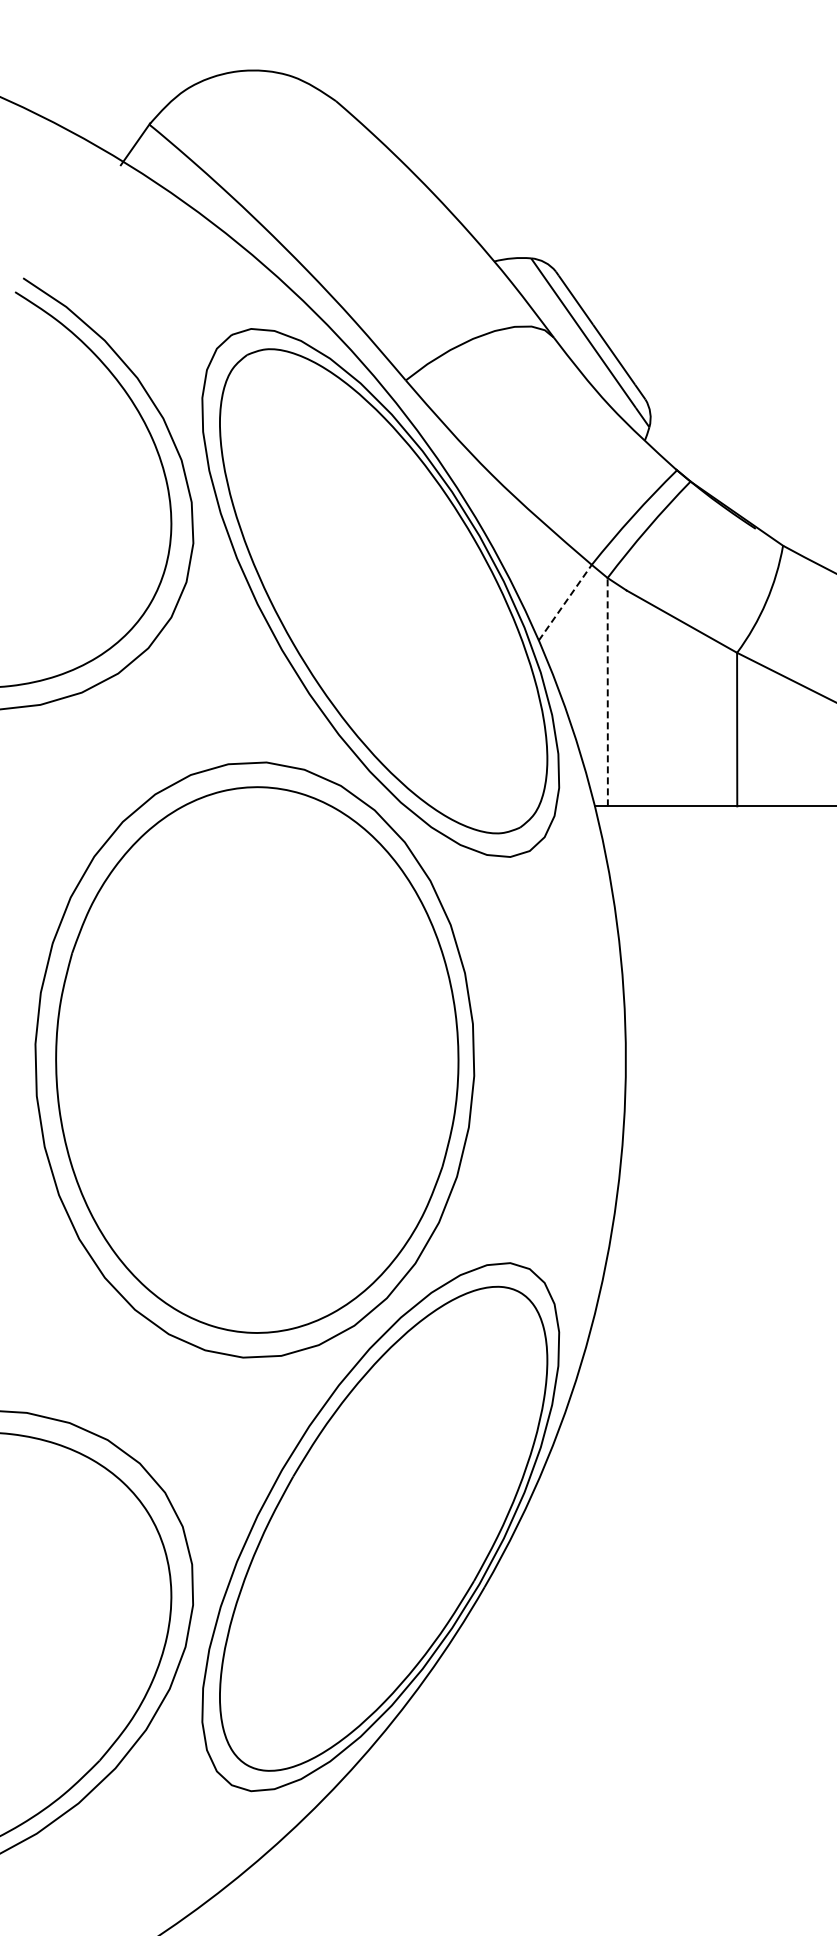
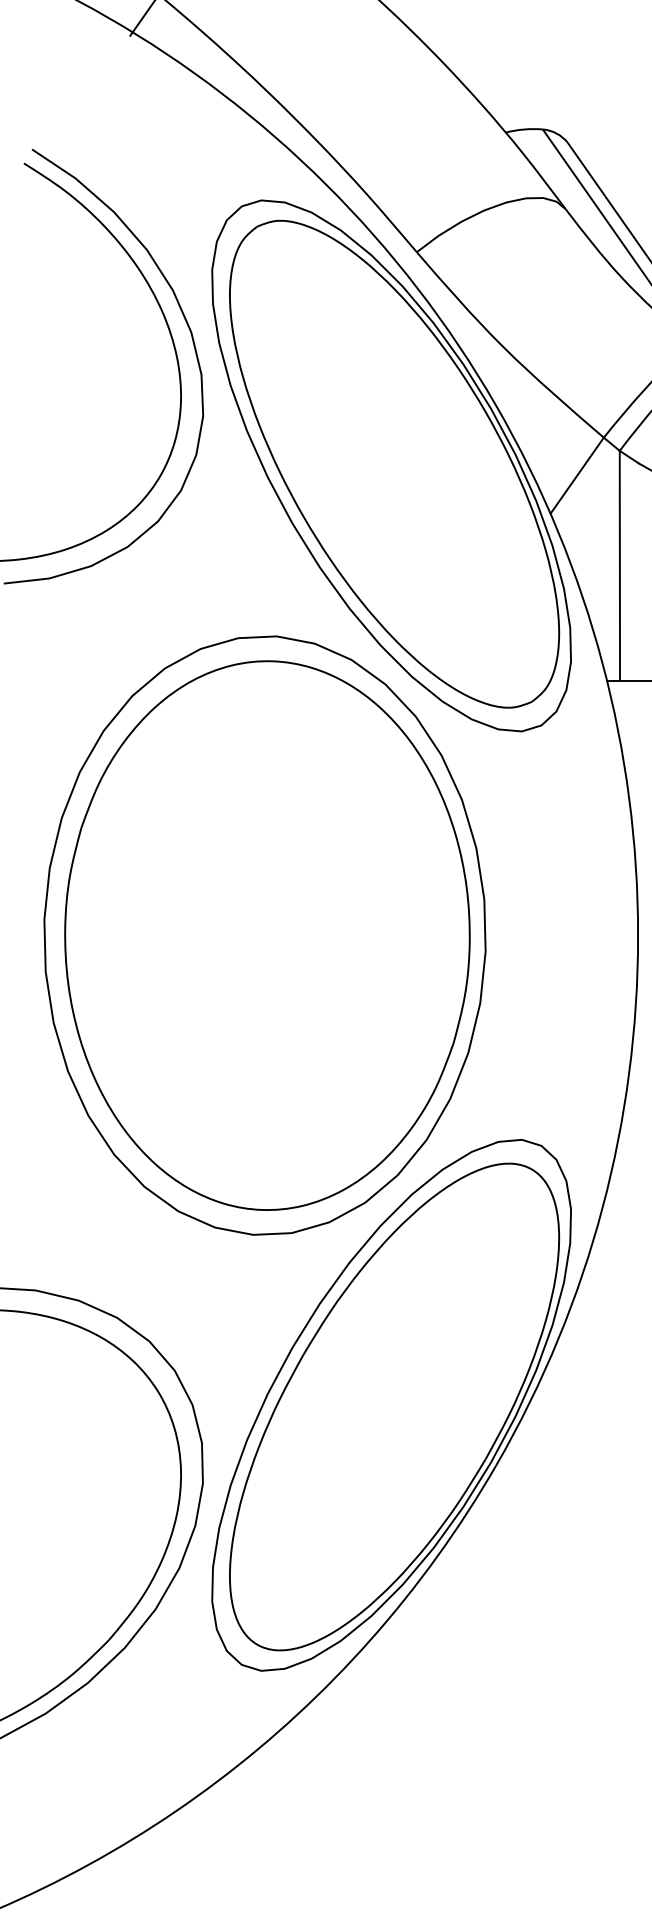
line: (565, 602) -> (577, 475), dashed -> solid
line: (607, 691) -> (619, 565), dashed -> solid

